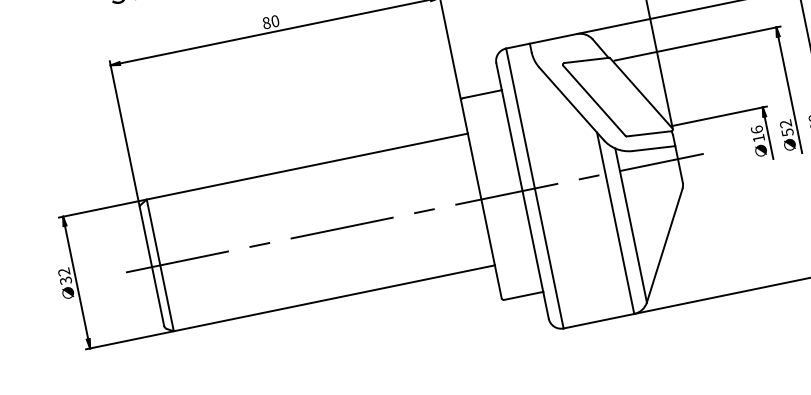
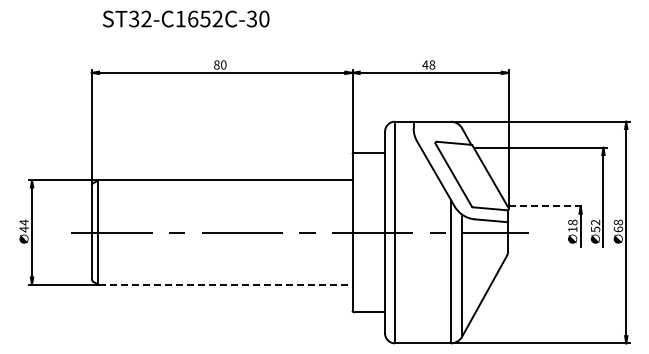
line: (720, 116) -> (547, 206), solid -> dashed
text: (756, 129) -> (572, 222), 16 -> 18
text: (63, 275) -> (23, 225), 32 -> 44
line: (334, 298) -> (225, 284), solid -> dashed

